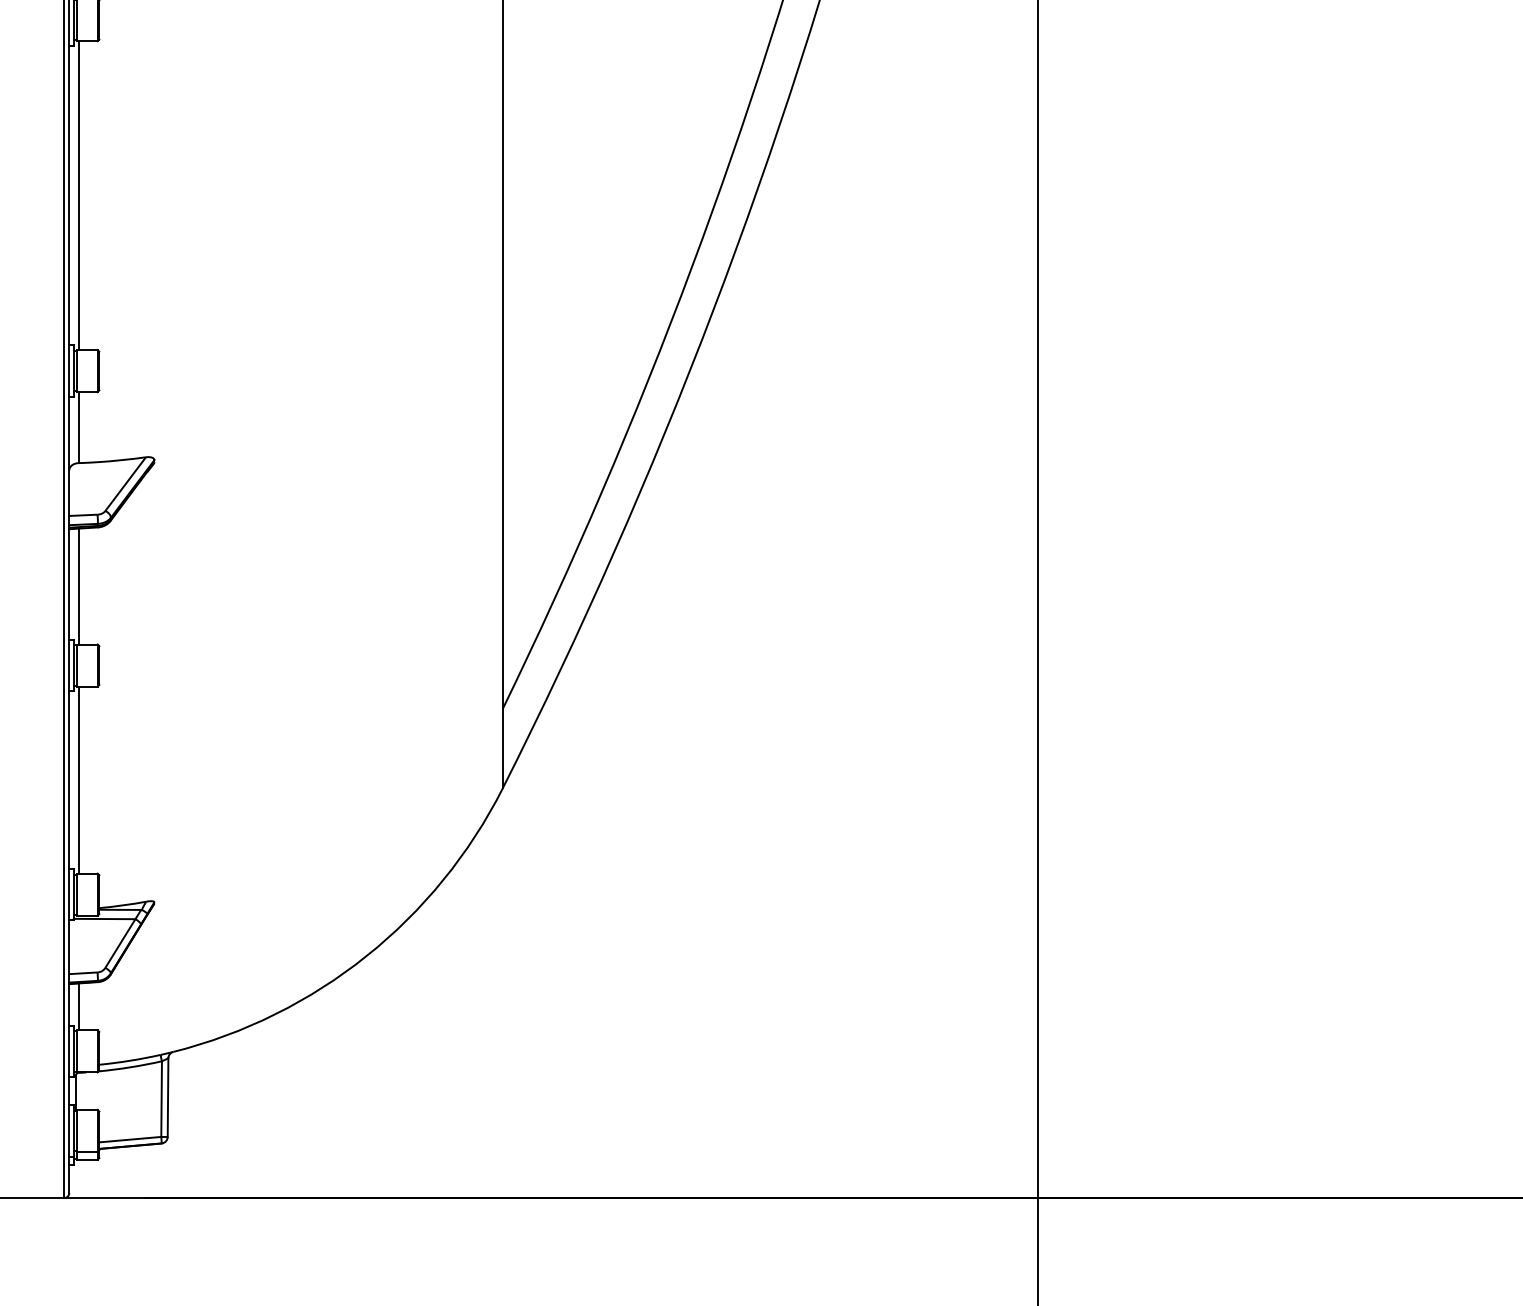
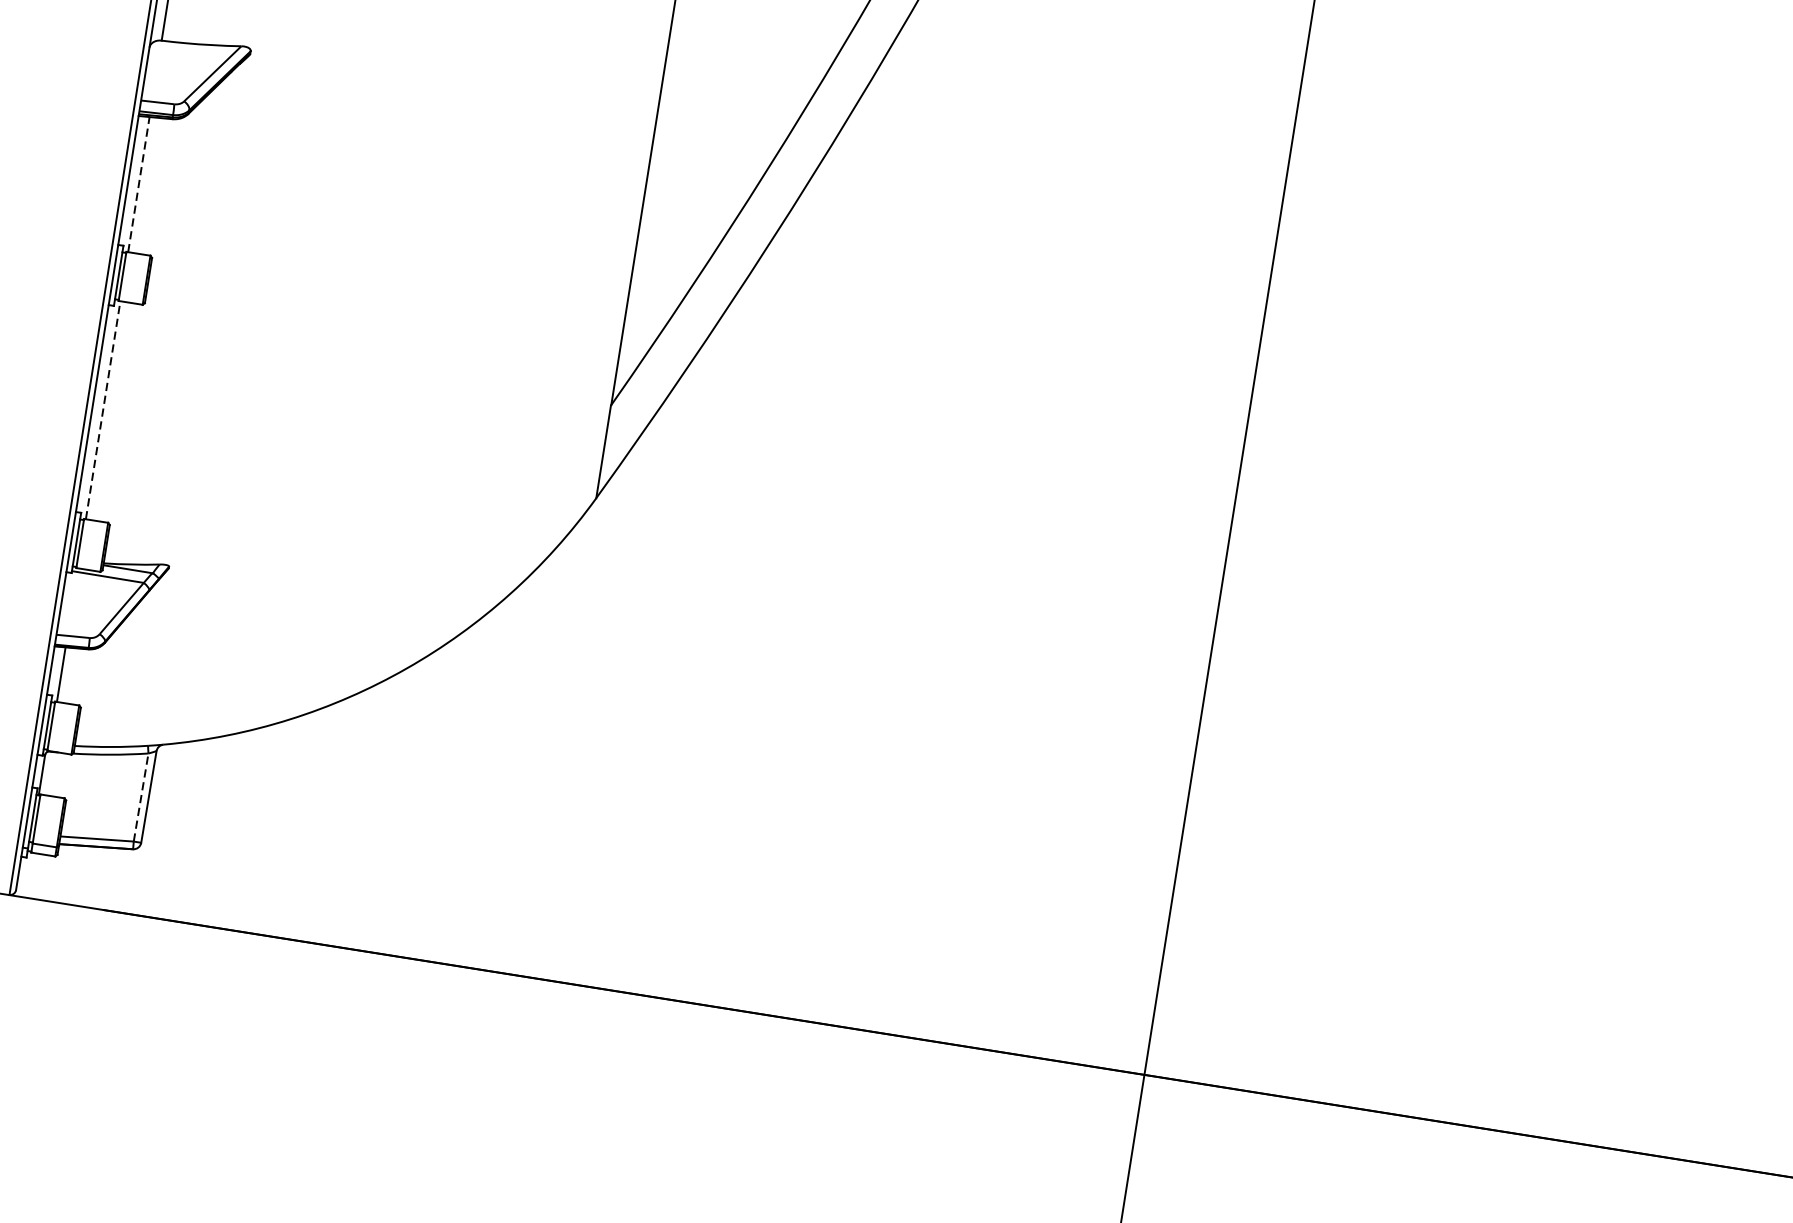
line: (78, 586) -> (138, 184), solid -> dashed
line: (78, 779) -> (103, 409), solid -> dashed
line: (161, 1099) -> (140, 797), solid -> dashed

